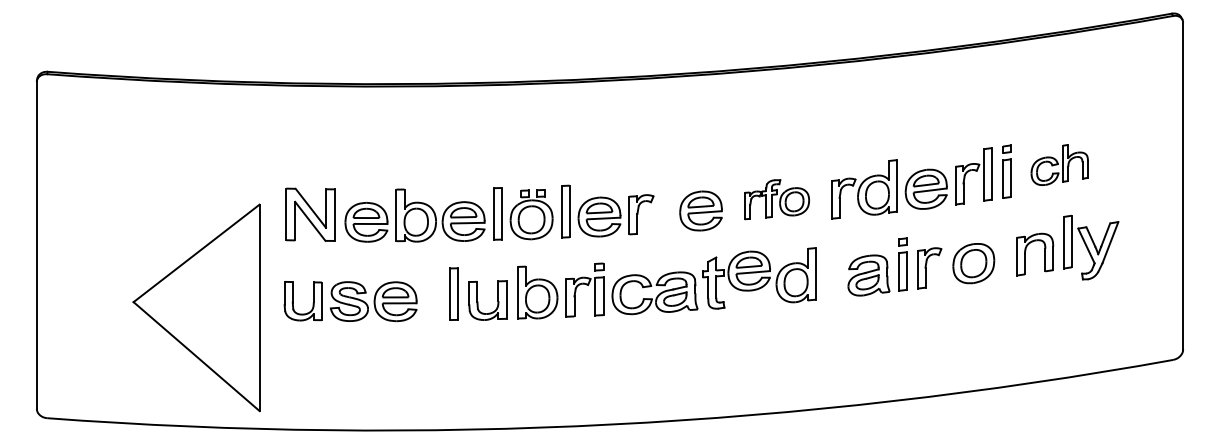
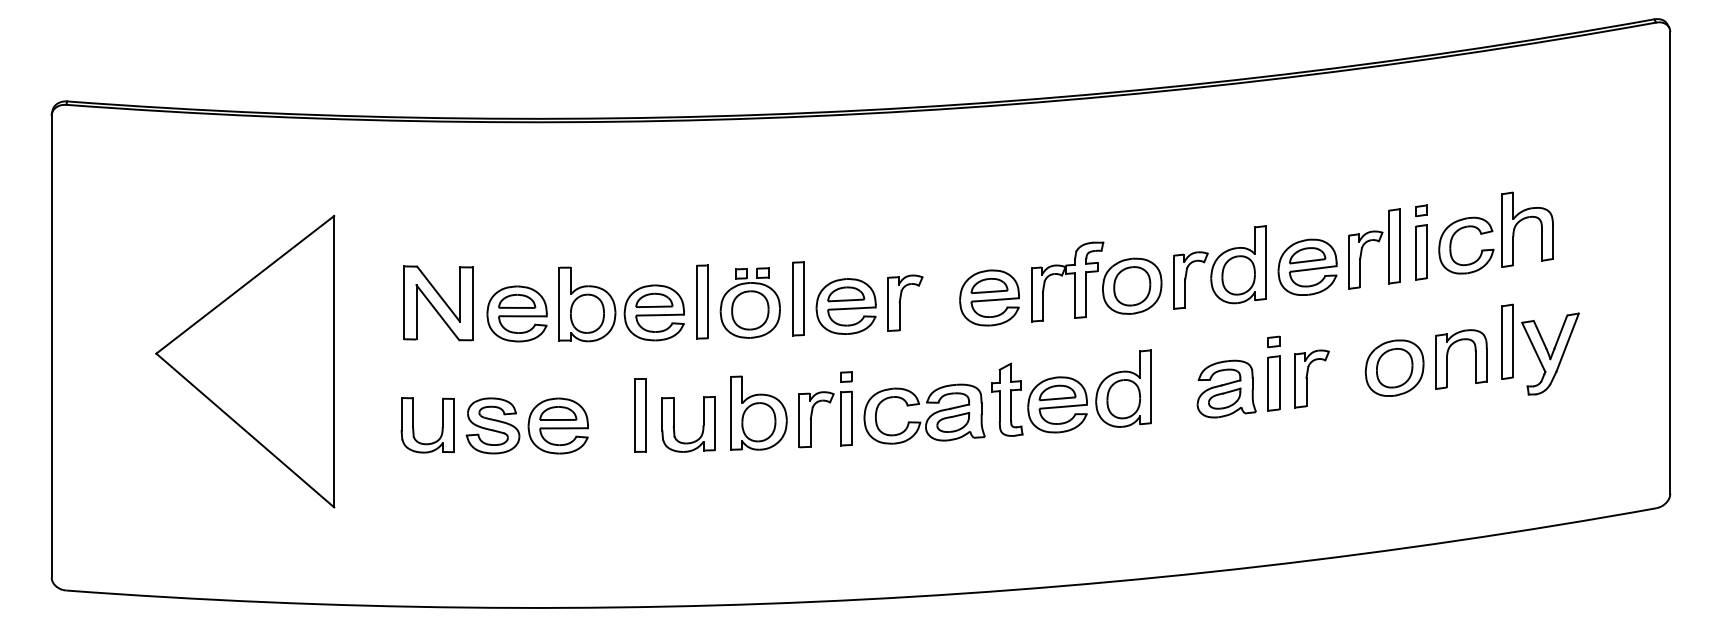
part: (1059, 164) -> (1495, 232), size x1.43
part: (776, 199) -> (1096, 281), size x1.43
part: (973, 263) -> (1394, 367), moved
part: (749, 270) -> (1057, 404), moved
part: (196, 307) -> (245, 361), moved

